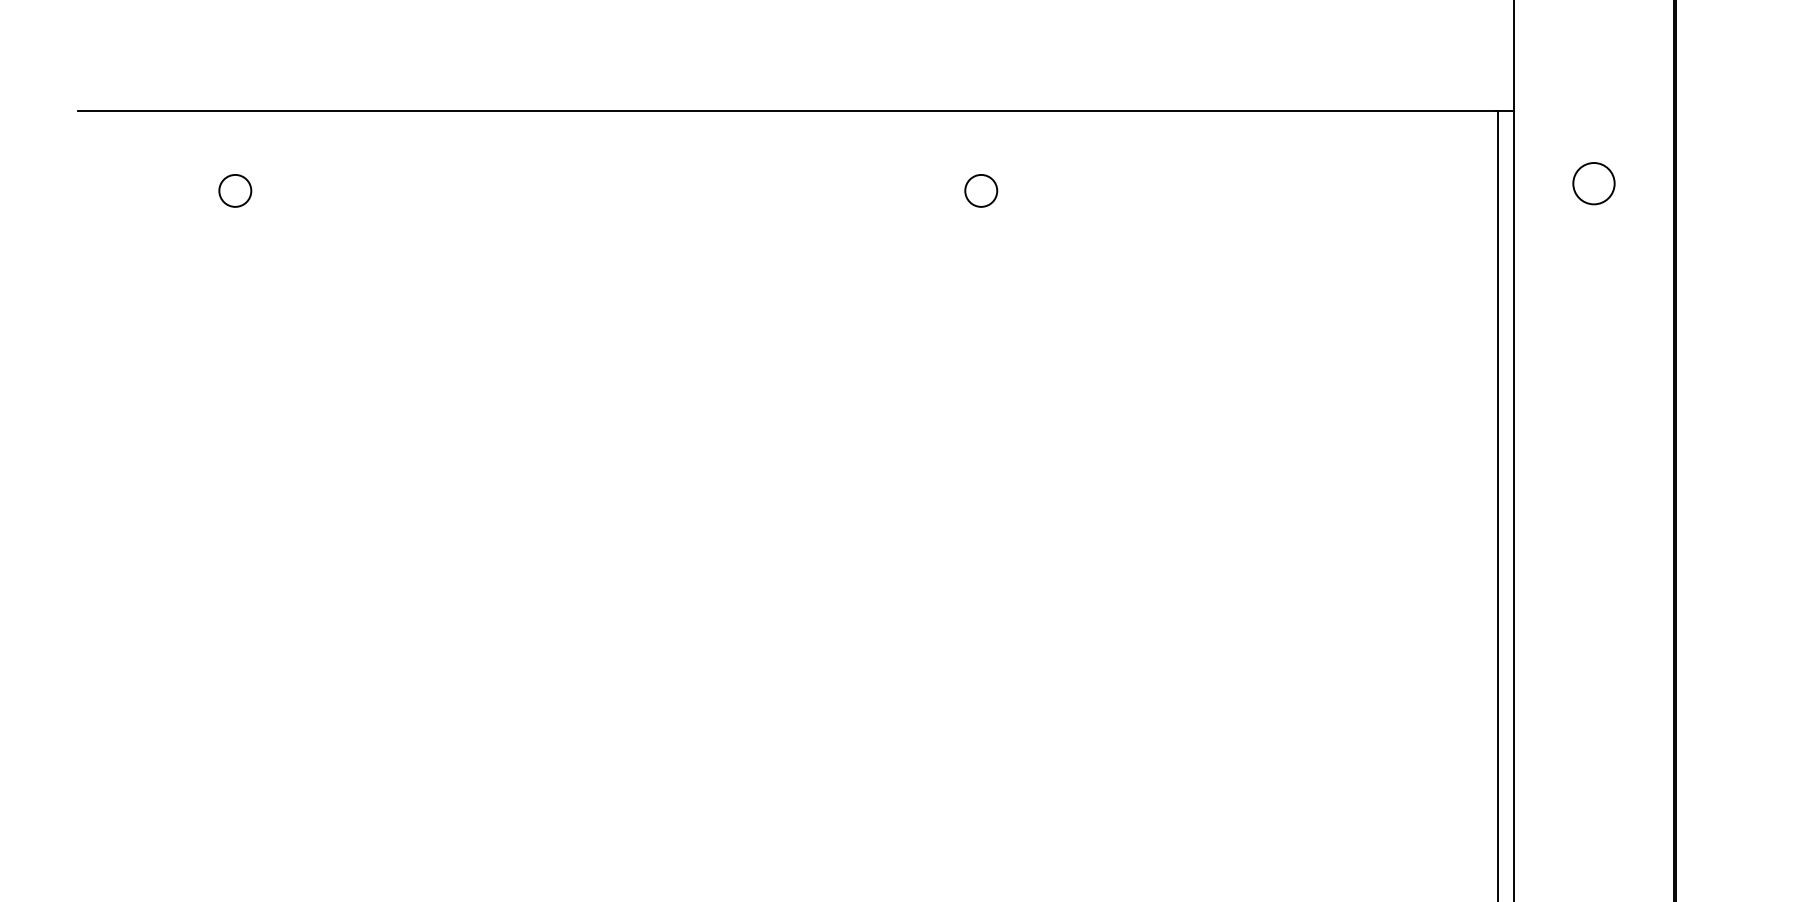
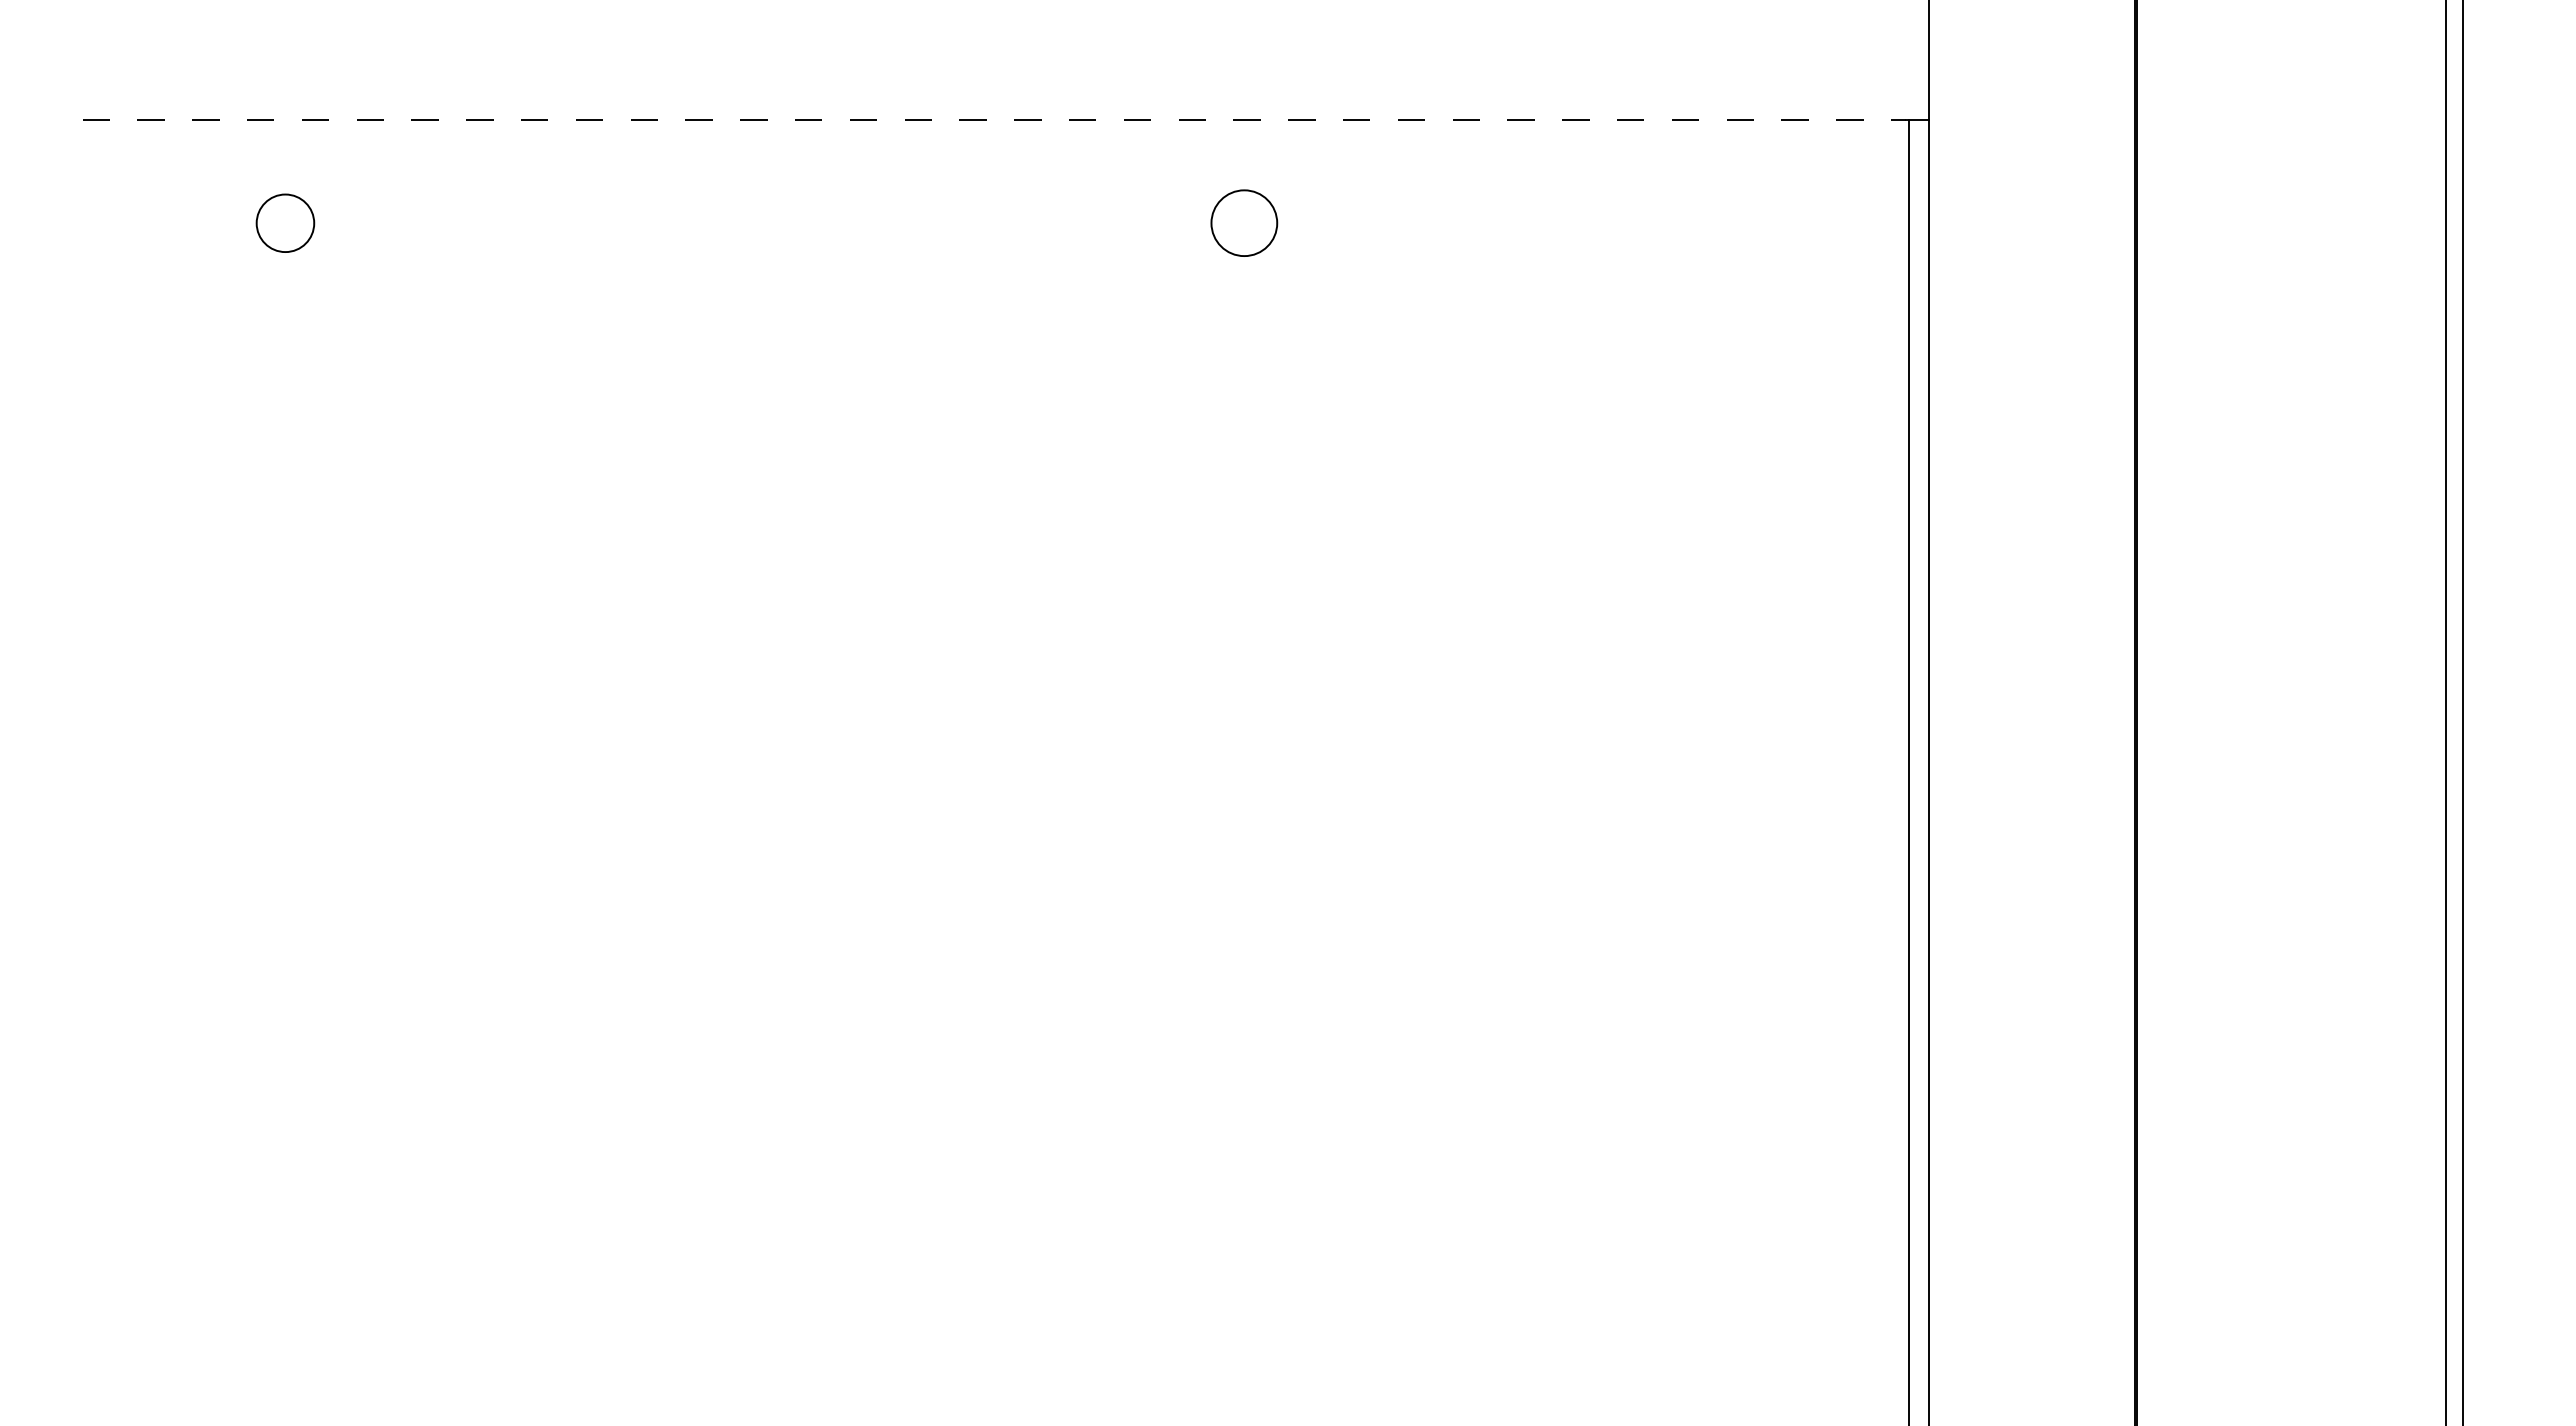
line: (786, 111) -> (994, 120), solid -> dashed
circle: (1593, 183) -> (2031, 213), removed
circle: (234, 190) -> (284, 222), size x1.4
circle: (980, 190) -> (1243, 222), size x1.6

